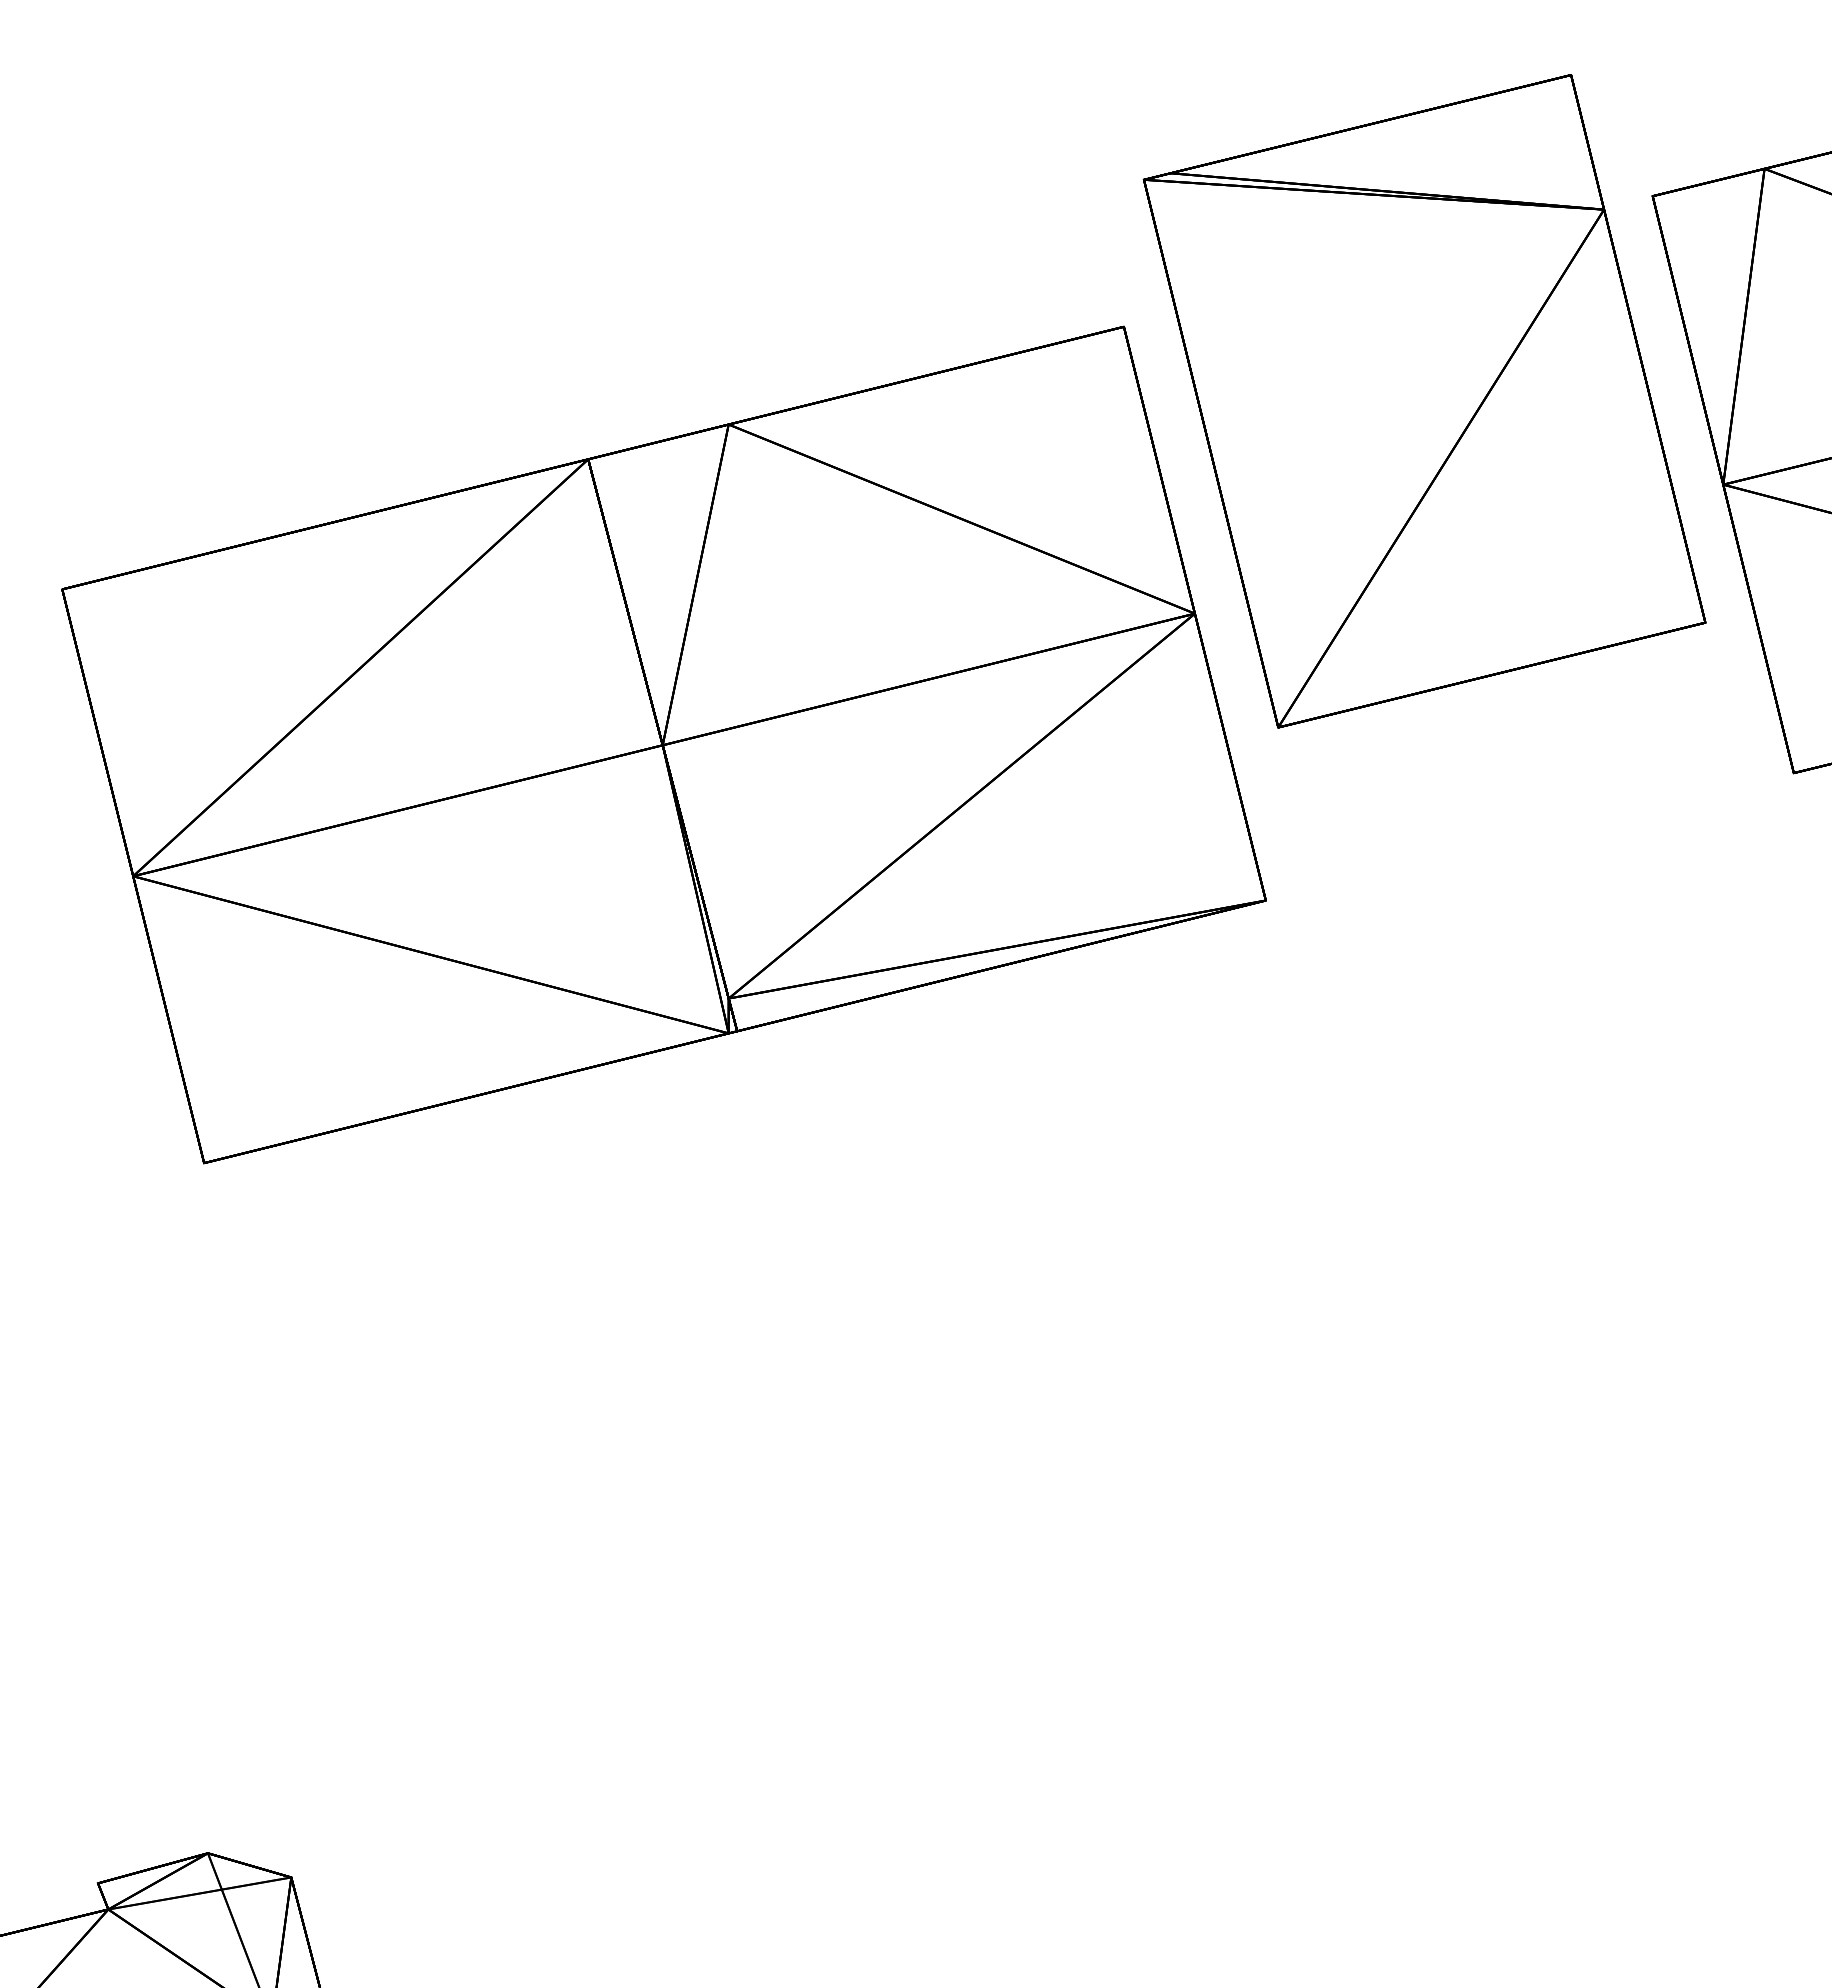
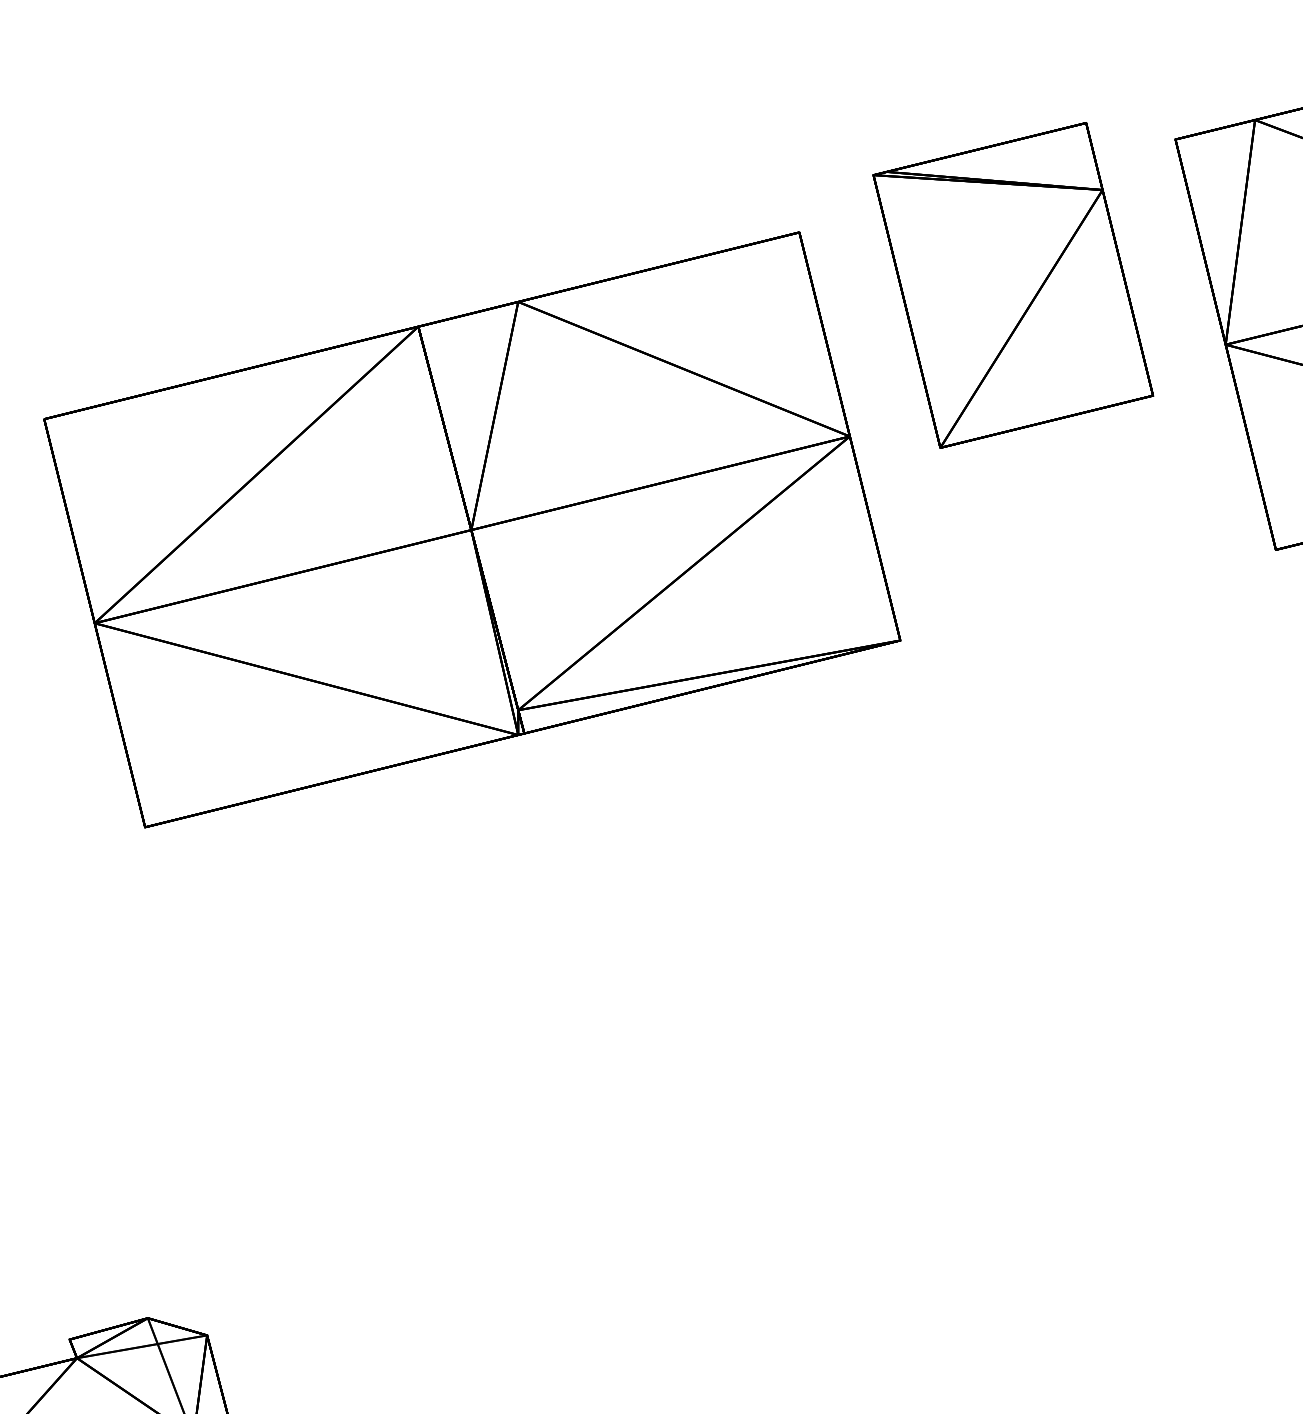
part: (1424, 401) -> (1013, 285), size x0.7

